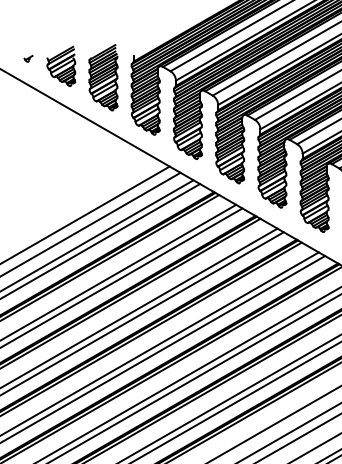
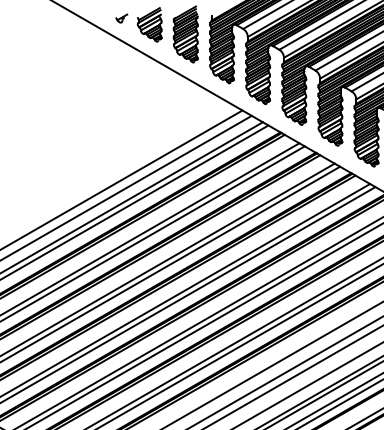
part: (28, 57) -> (121, 17), size x1.6

